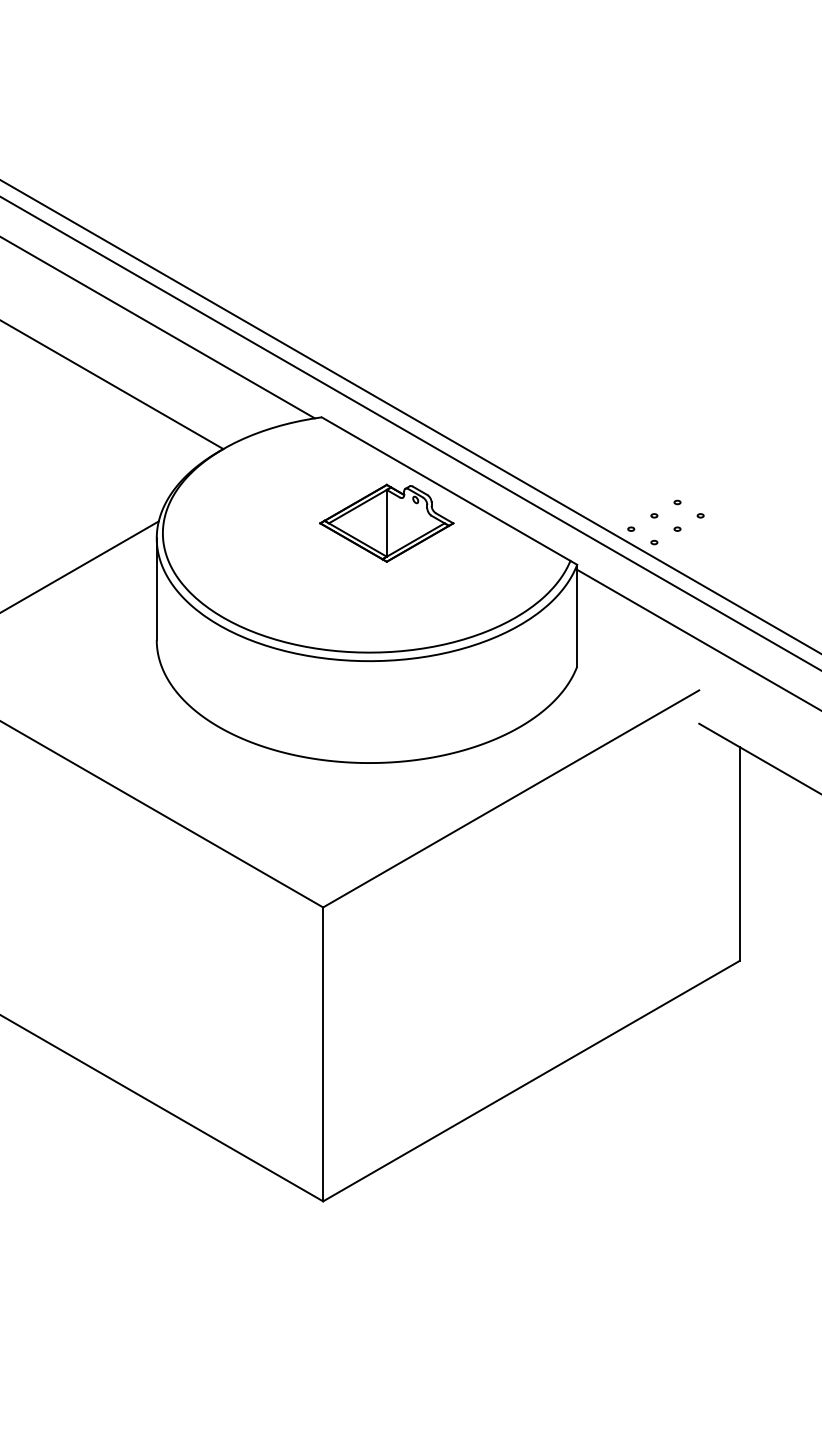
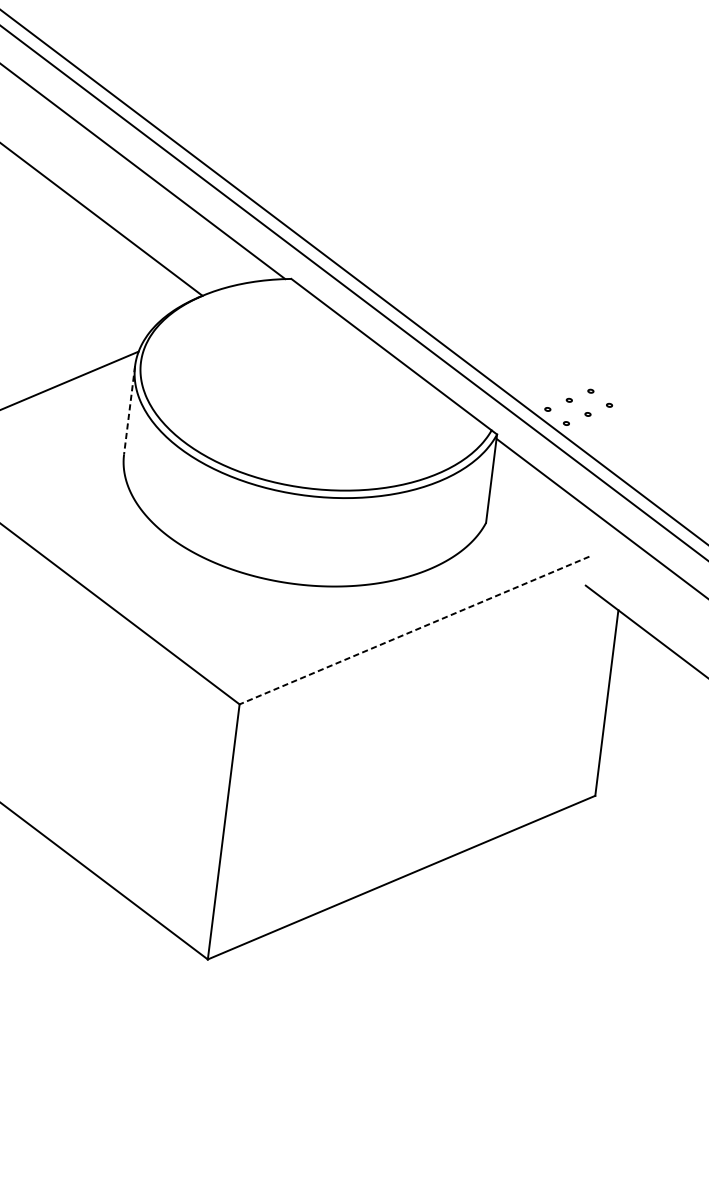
part: (386, 522) -> (336, 377), removed
line: (156, 589) -> (129, 410), solid -> dashed
line: (510, 799) -> (413, 630), solid -> dashed

